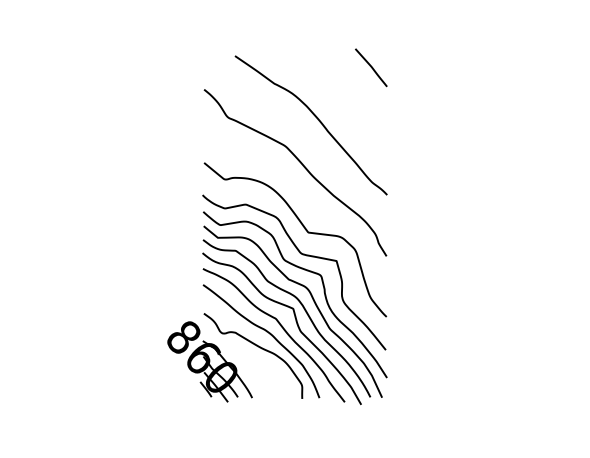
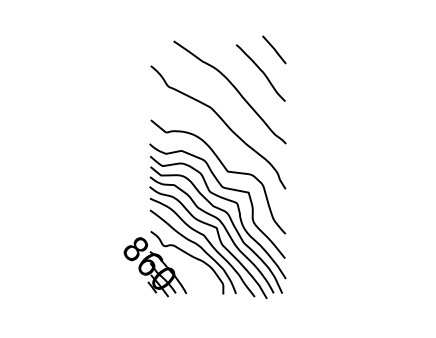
curve: (352, 97) -> (260, 71), added

